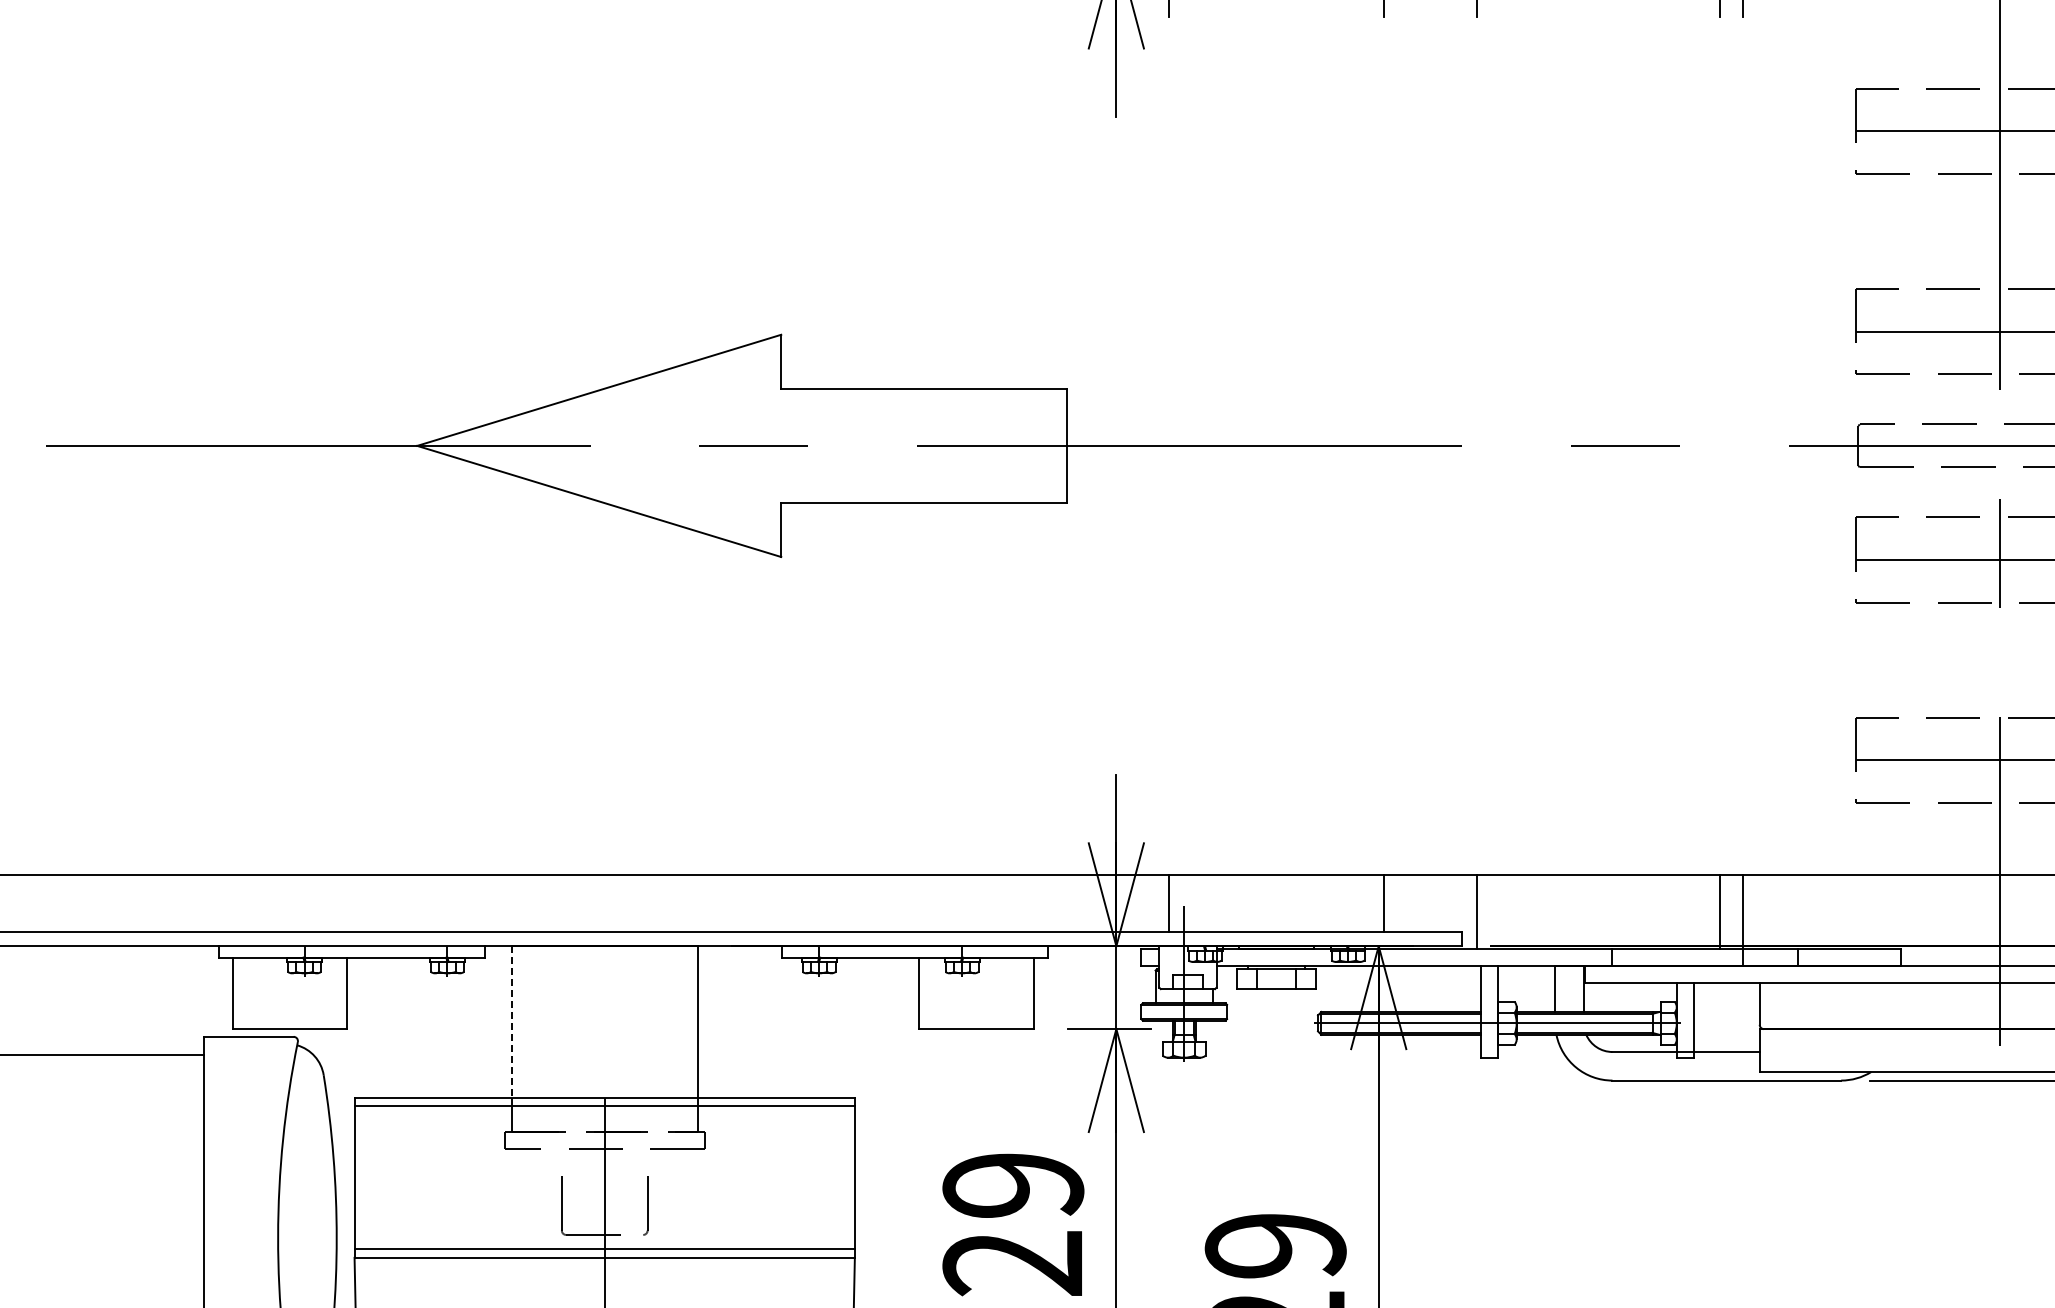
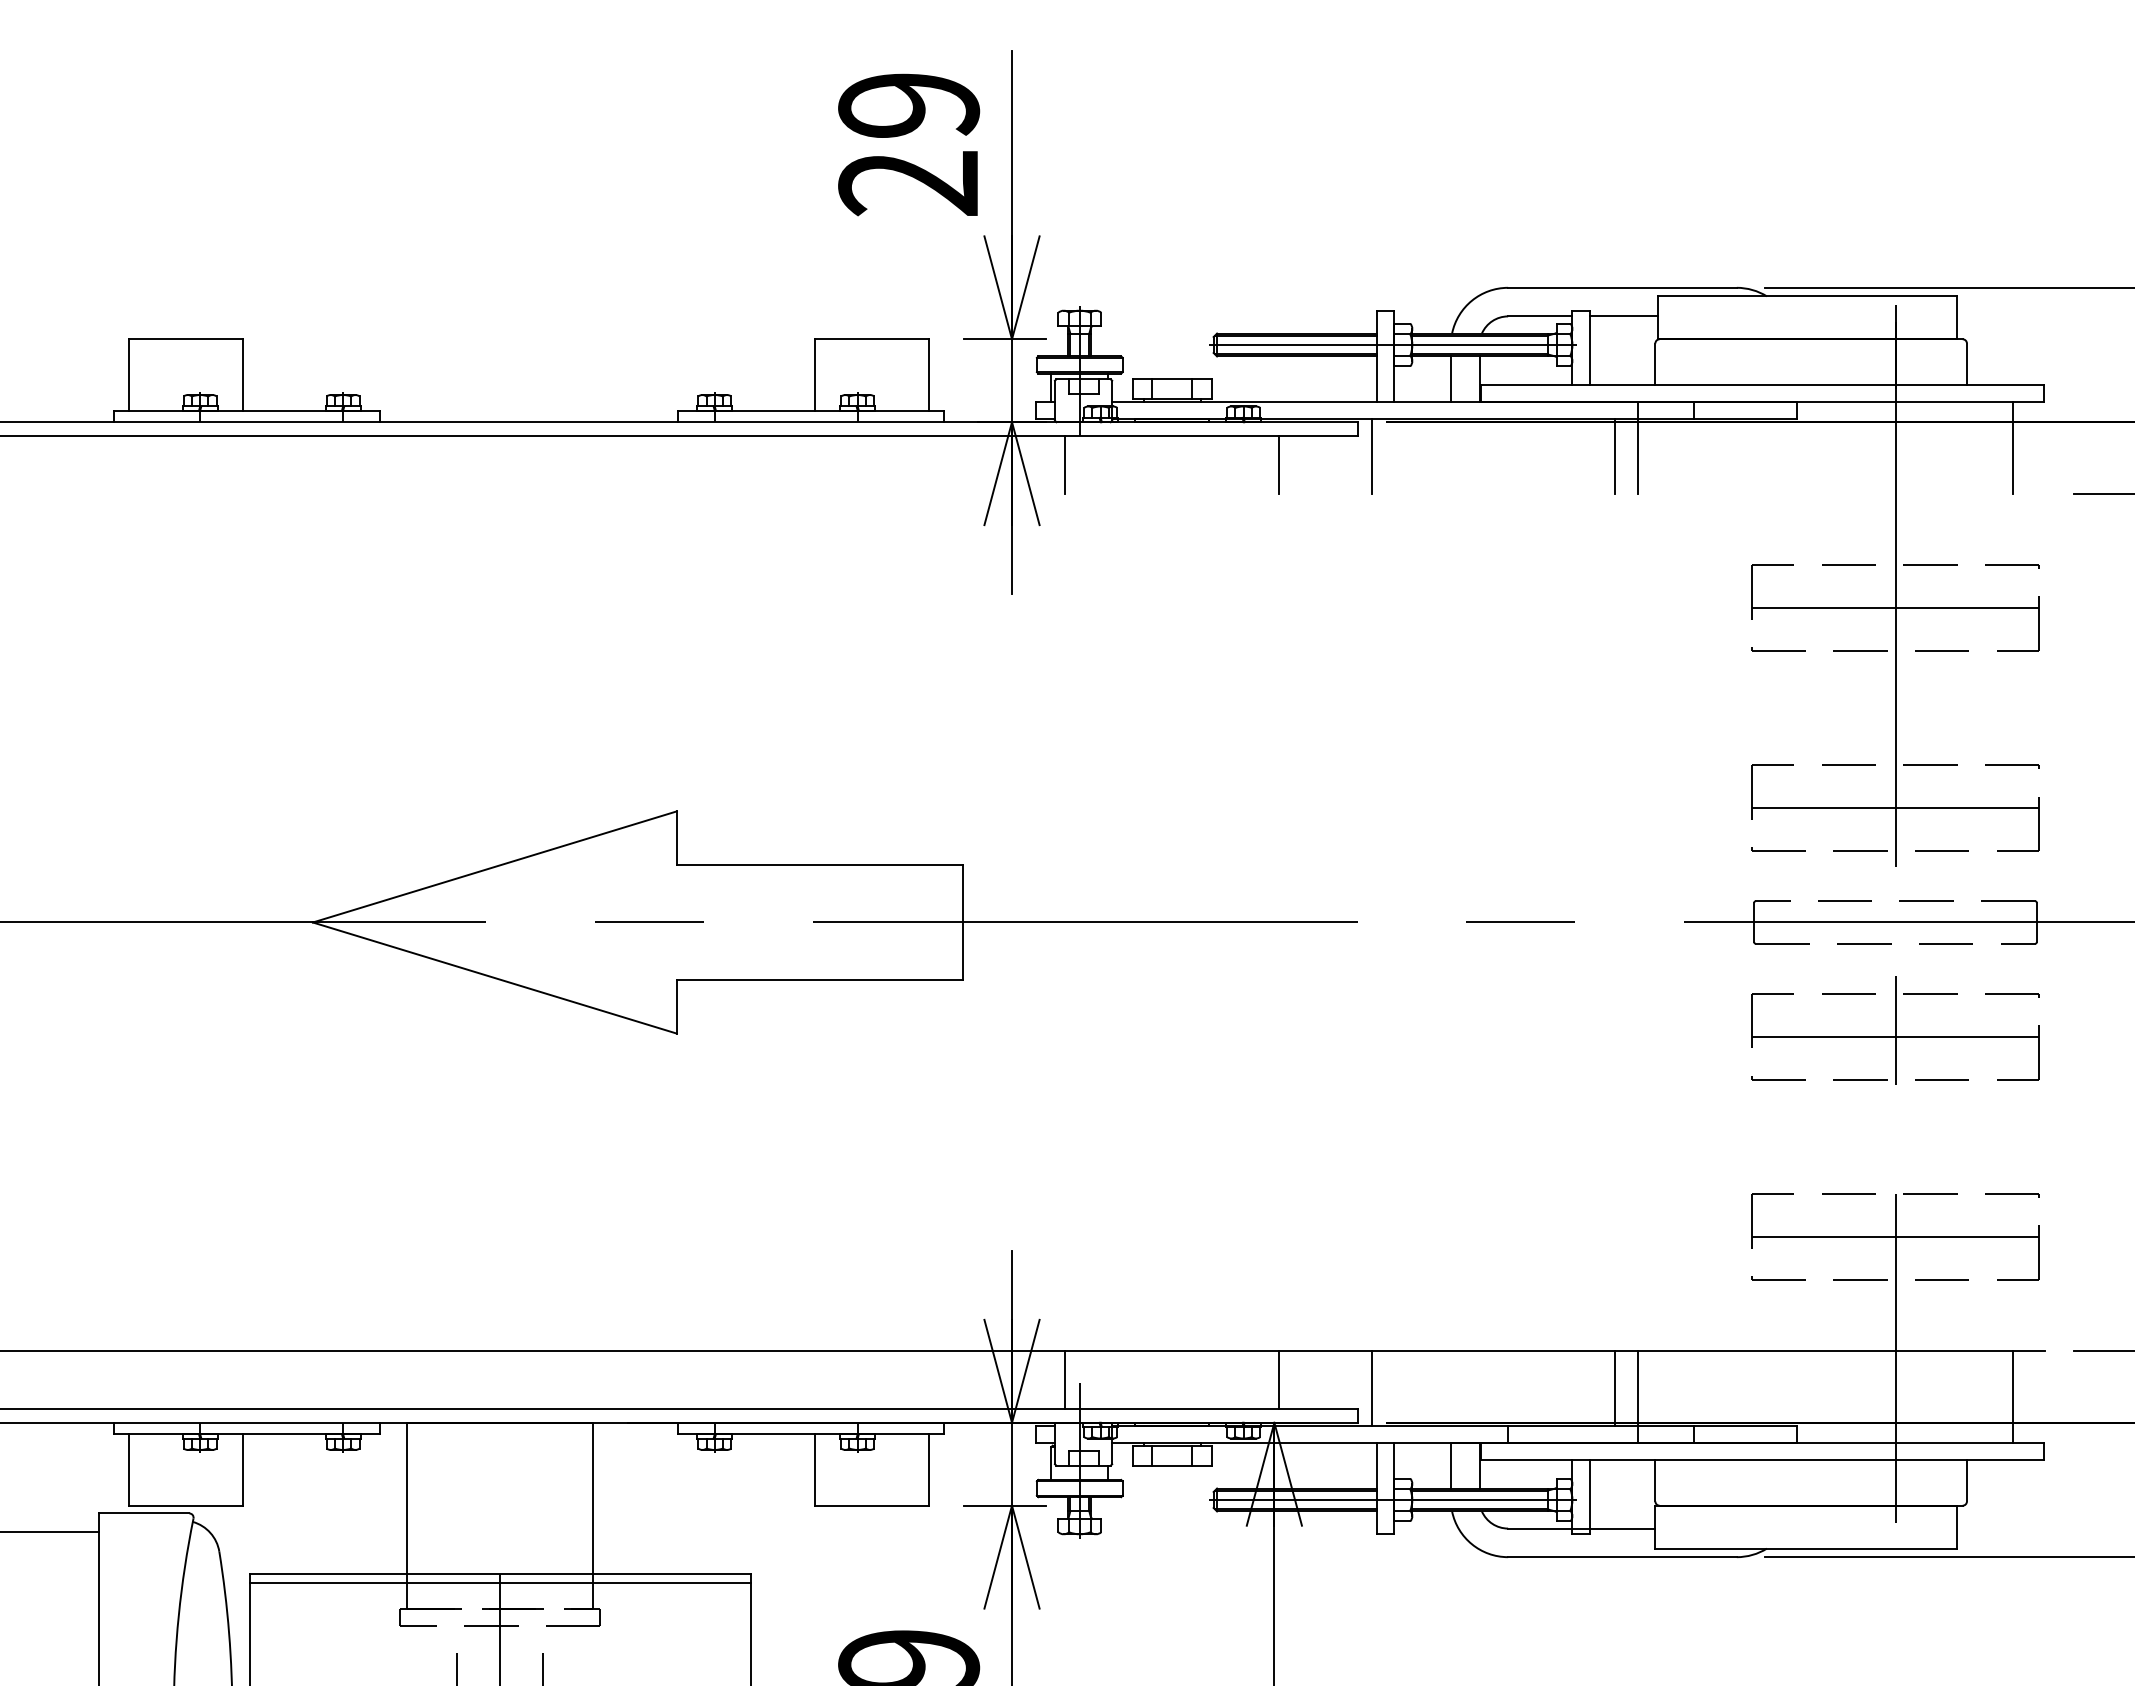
line: (511, 1021) -> (407, 1498), dashed -> solid

